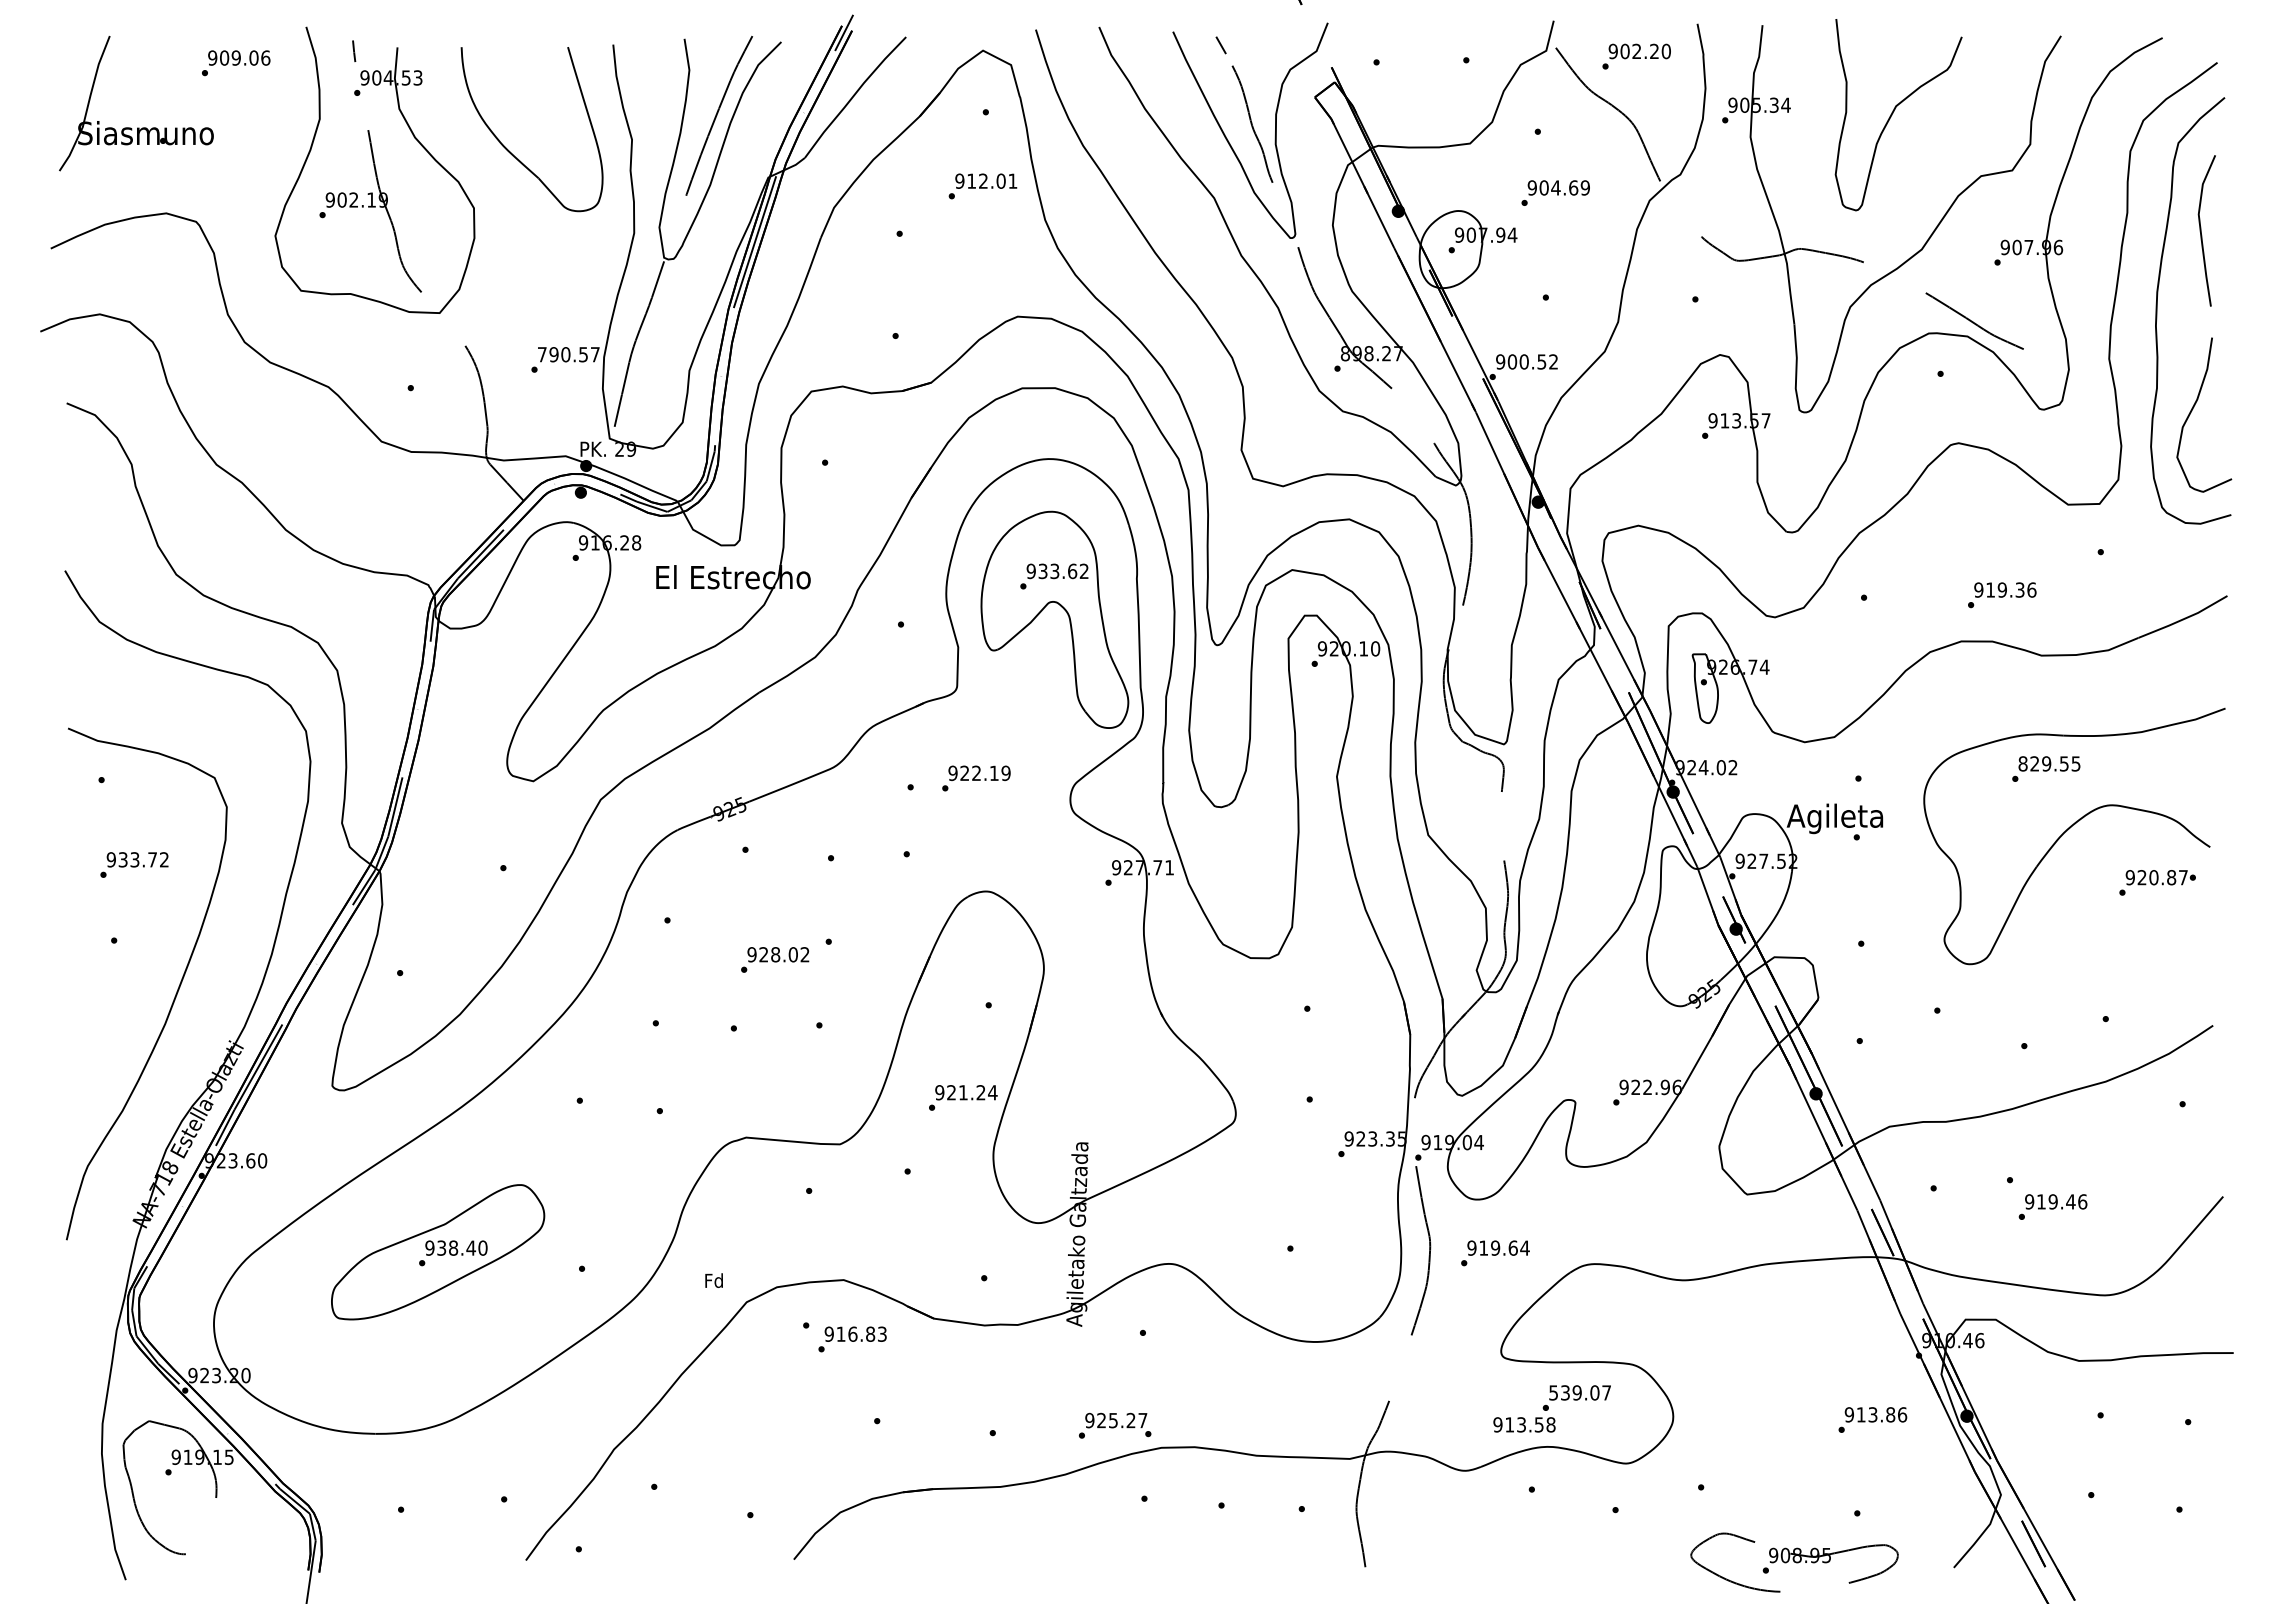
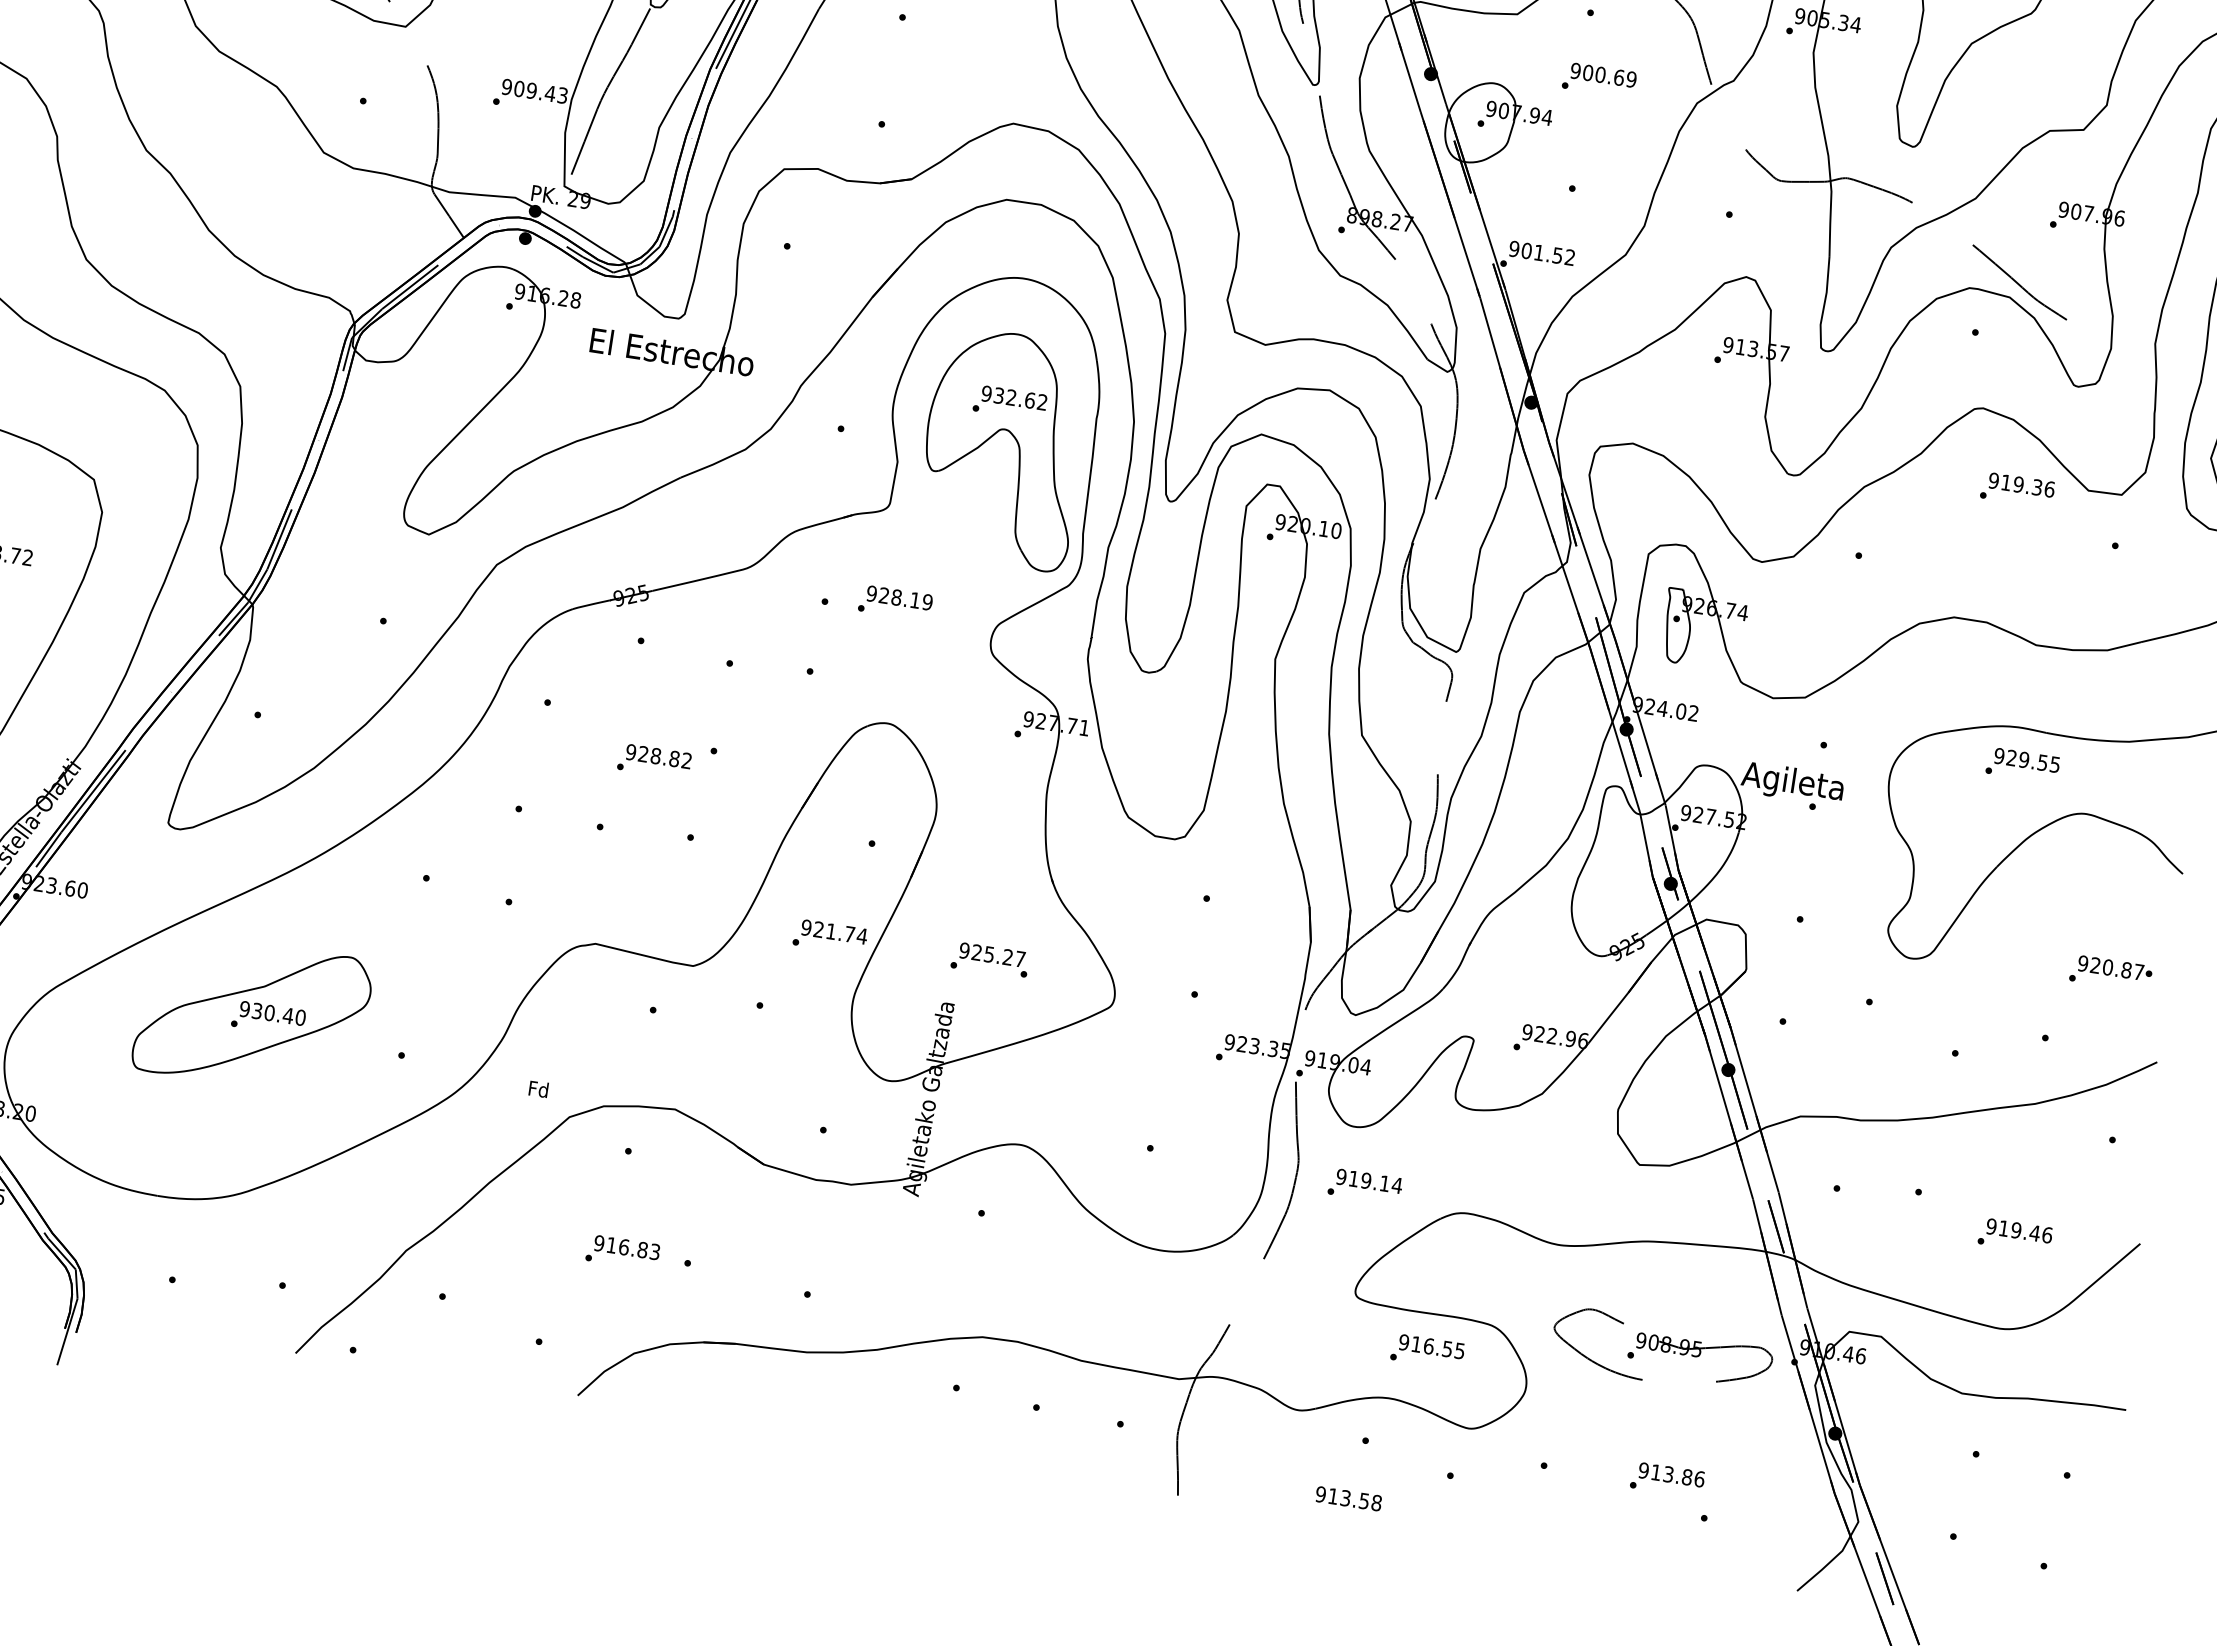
text: (1555, 187) -> (1600, 74), 904.69 -> 900.69
text: (568, 354) -> (534, 91), 790.57 -> 909.43
text: (1523, 361) -> (1538, 252), 900.52 -> 901.52
text: (1054, 571) -> (1011, 397), 933.62 -> 932.62
text: (2002, 595) -> (2017, 490), moved
text: (2022, 763) -> (1998, 755), 829.55 -> 929.55
text: (976, 773) -> (896, 597), 922.19 -> 928.19
text: (2157, 882) -> (2110, 973), moved
text: (792, 954) -> (673, 758), 928.02 -> 928.82
text: (980, 1092) -> (849, 934), 921.24 -> 921.74
text: (2052, 1206) -> (2014, 1235), moved
text: (453, 1247) -> (269, 1012), 938.40 -> 930.40
text: (1512, 1247) -> (1384, 1182), 919.64 -> 919.14
text: (852, 1339) -> (622, 1252), moved
text: (1579, 1392) -> (1431, 1346), 539.07 -> 916.55
text: (1872, 1419) -> (1667, 1479), moved
text: (1524, 1424) -> (1348, 1498), moved
text: (1115, 1425) -> (990, 960), moved
part: (1794, 1562) -> (1662, 1351), moved

